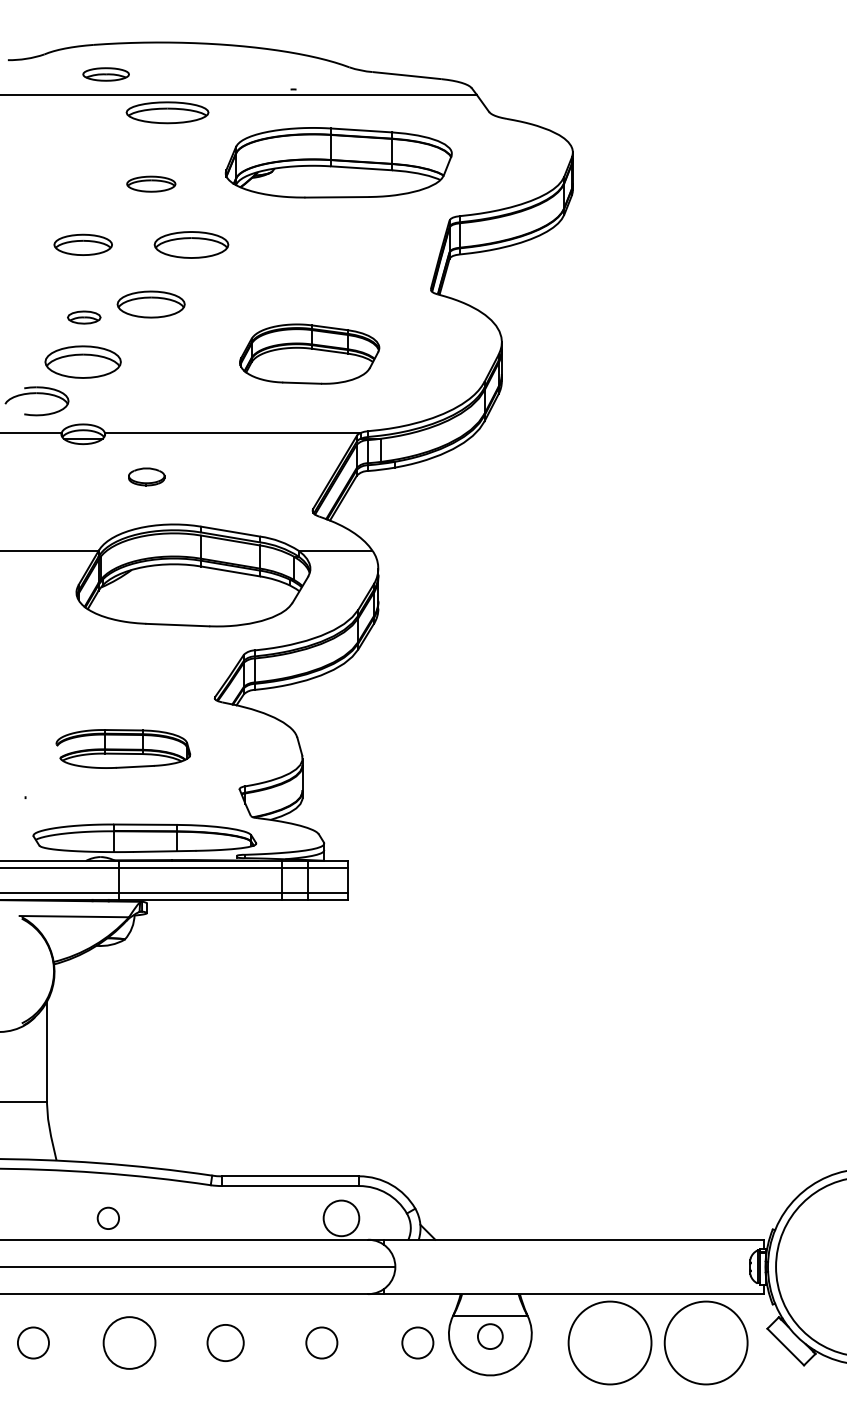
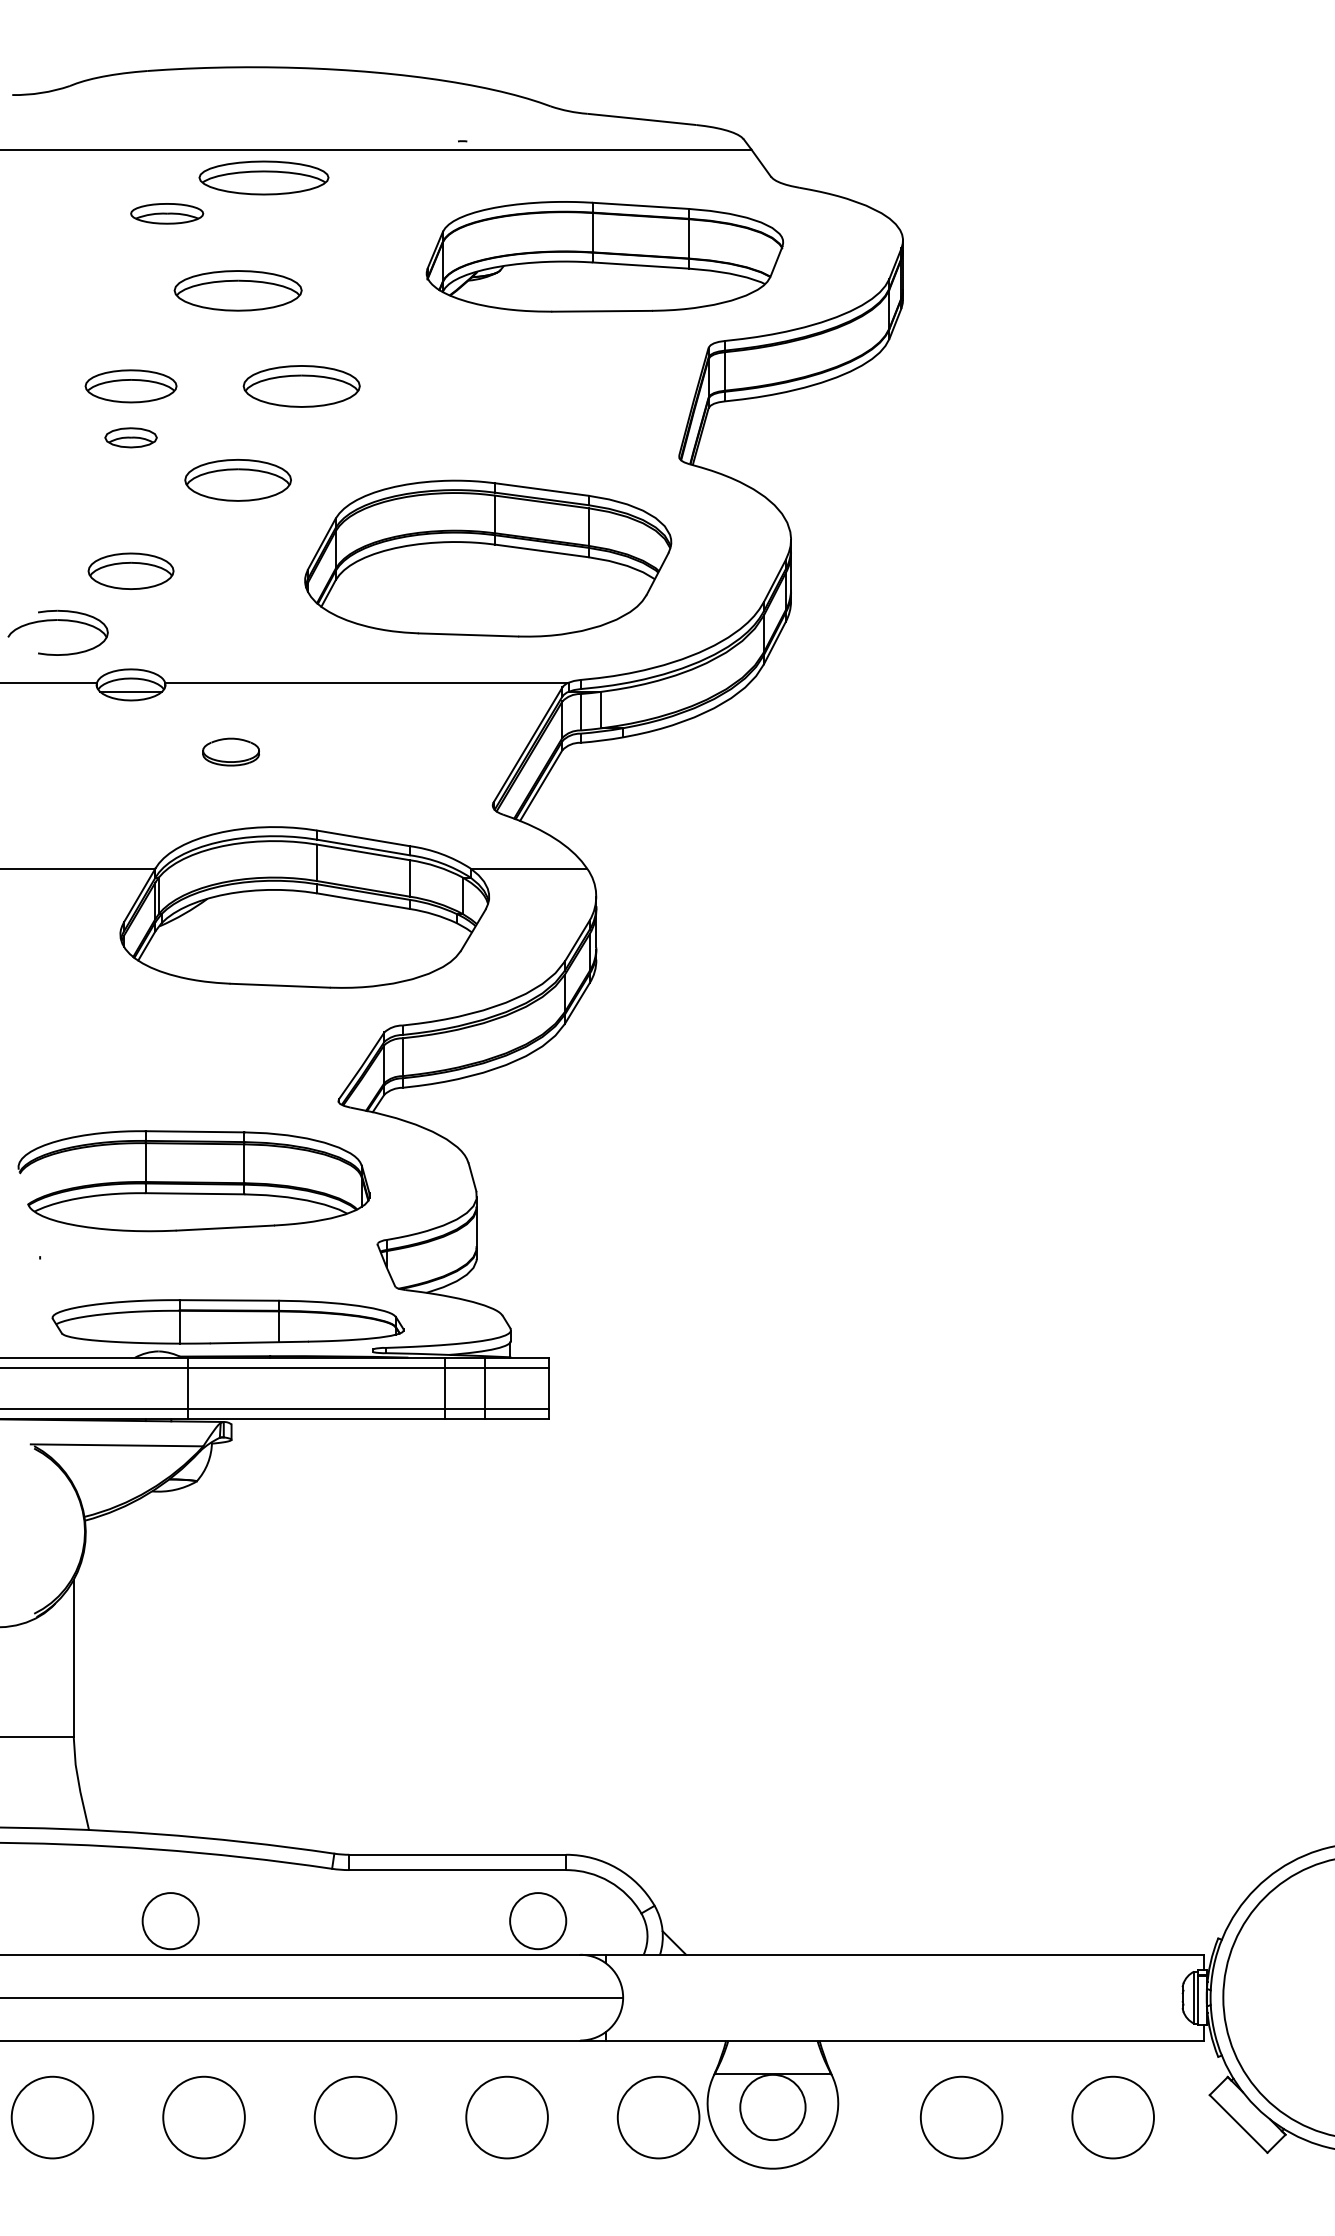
part: (105, 74) -> (166, 213), moved
part: (338, 162) -> (604, 256), moved
part: (151, 183) -> (238, 289), size x1.67
part: (84, 317) -> (131, 437), moved
part: (309, 353) -> (487, 557), size x1.67
part: (83, 362) -> (131, 571), size x0.71
part: (123, 748) -> (194, 1180), size x1.67
circle: (108, 1218) -> (170, 1921), size x1.67
circle: (490, 1336) -> (773, 2107), size x1.67
circle: (33, 1342) -> (52, 2116), size x1.67
circle: (225, 1342) -> (355, 2116), size x1.43
circle: (321, 1342) -> (506, 2116), size x1.67
circle: (417, 1342) -> (658, 2116), size x1.67
circle: (609, 1342) -> (960, 2116), size x0.62
circle: (706, 1342) -> (1113, 2116), size x0.62

